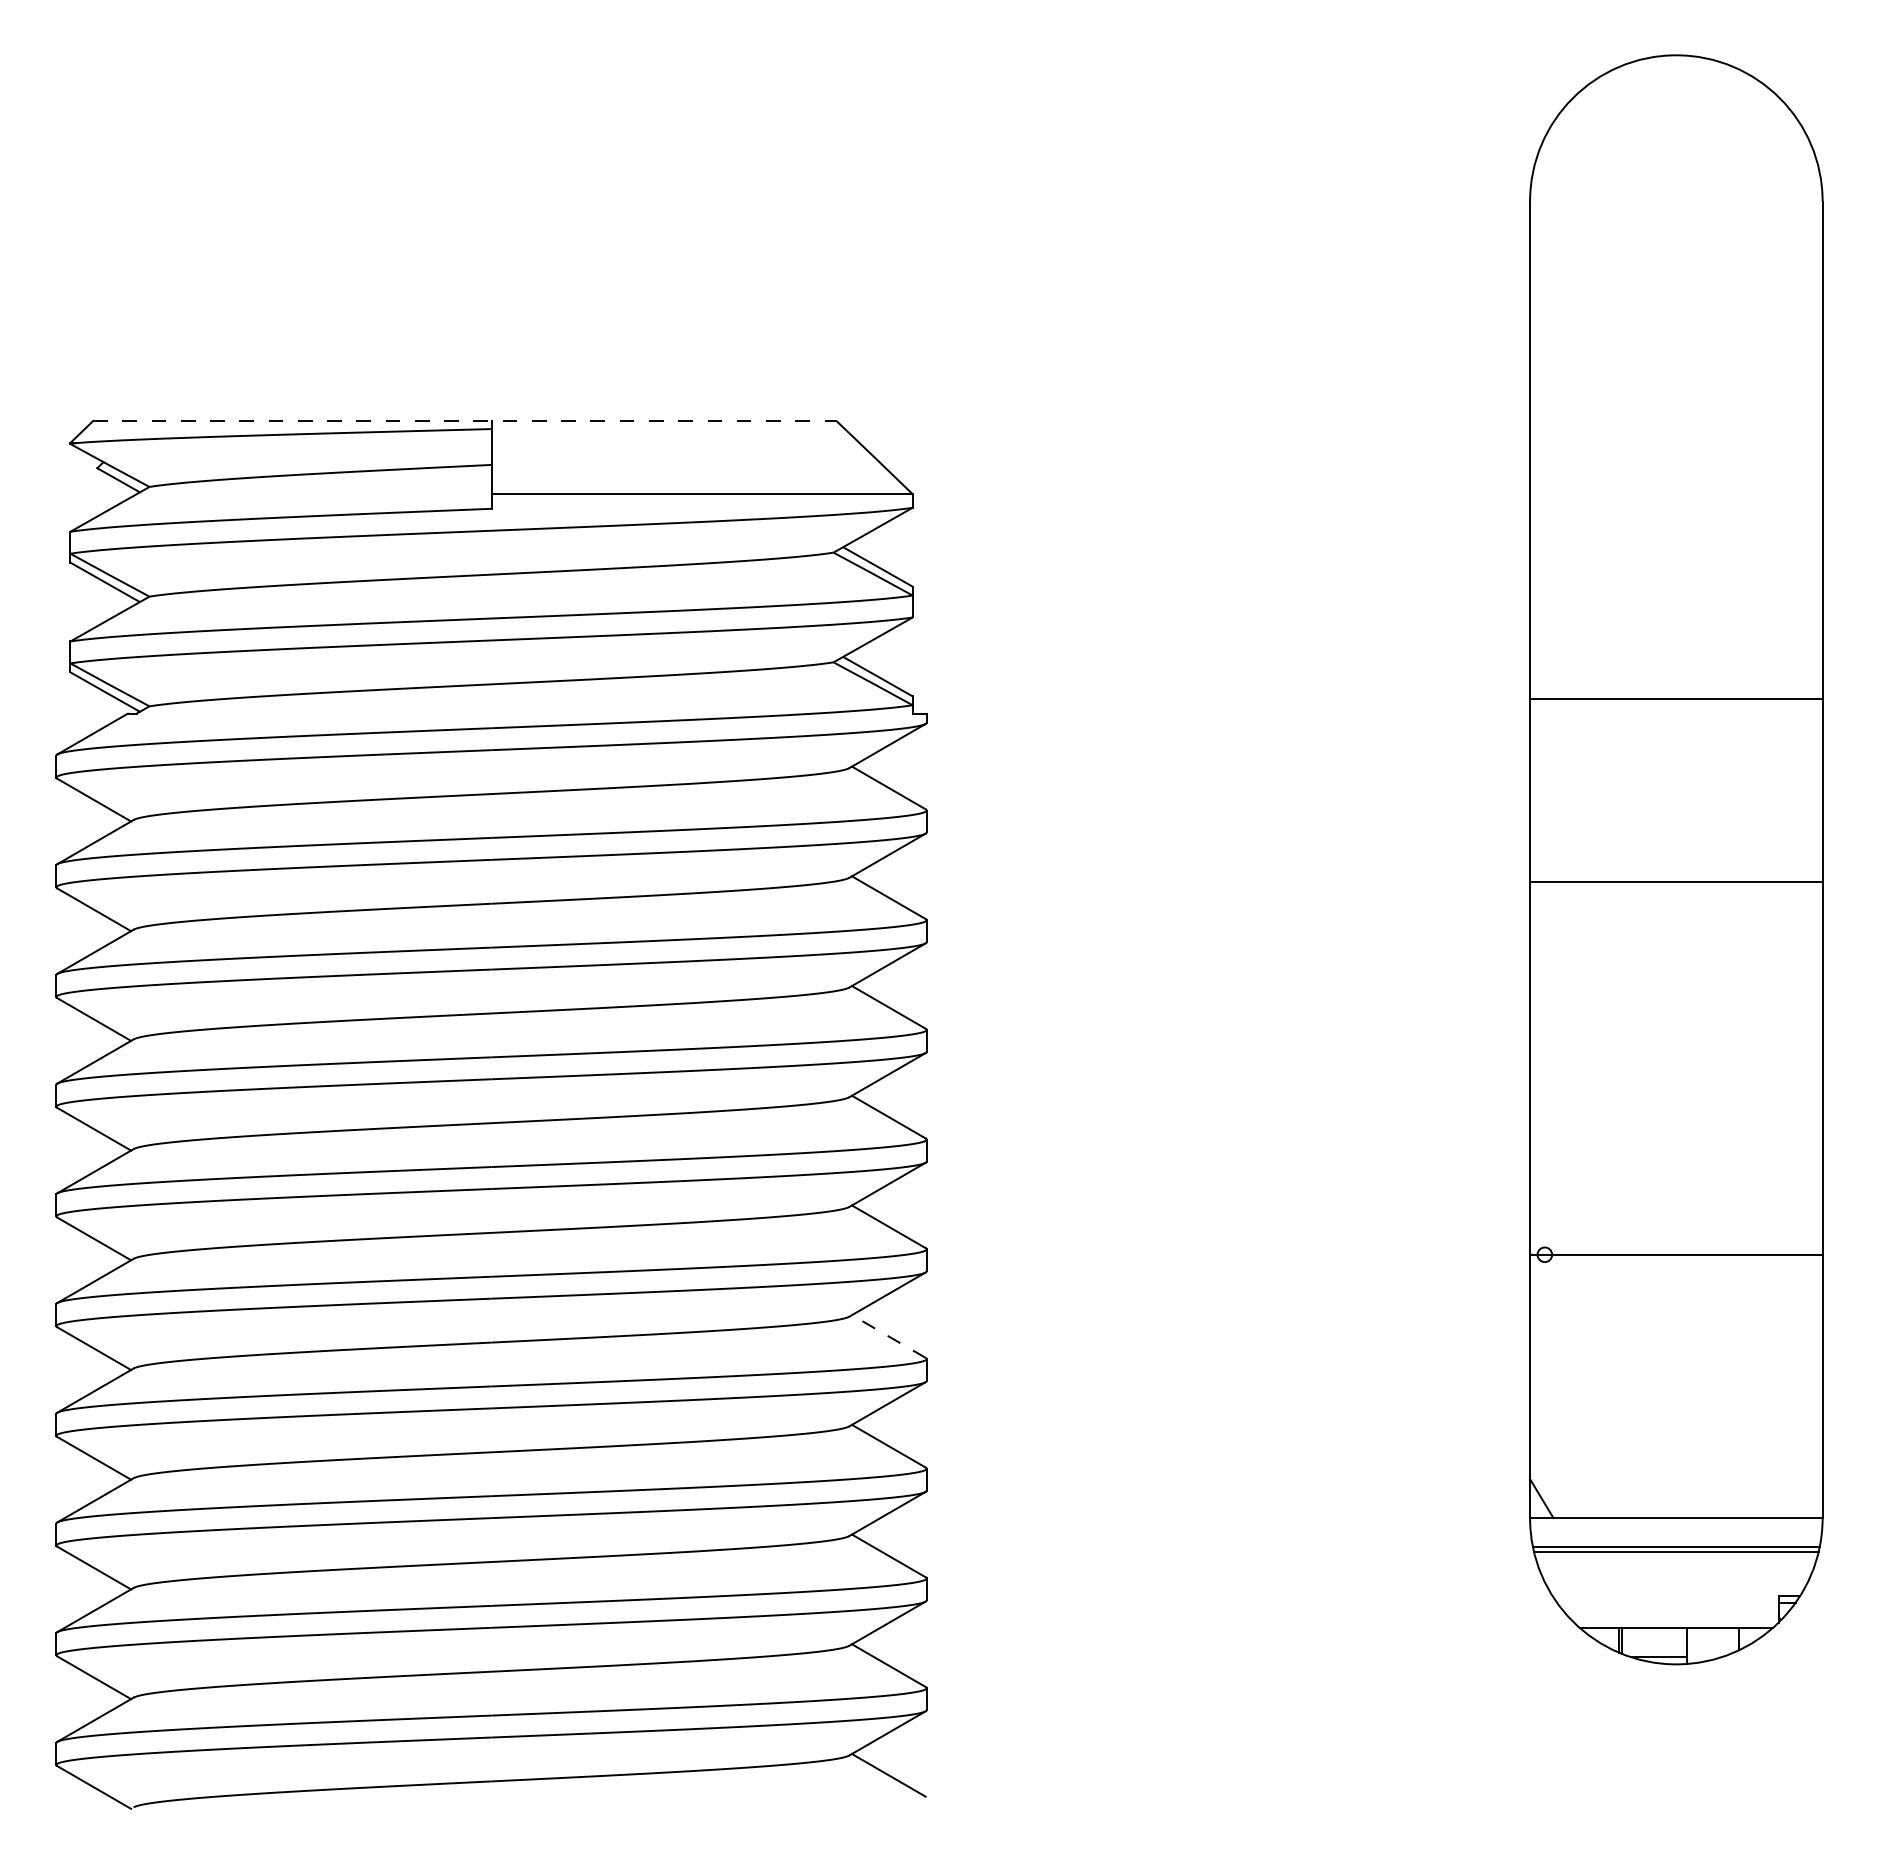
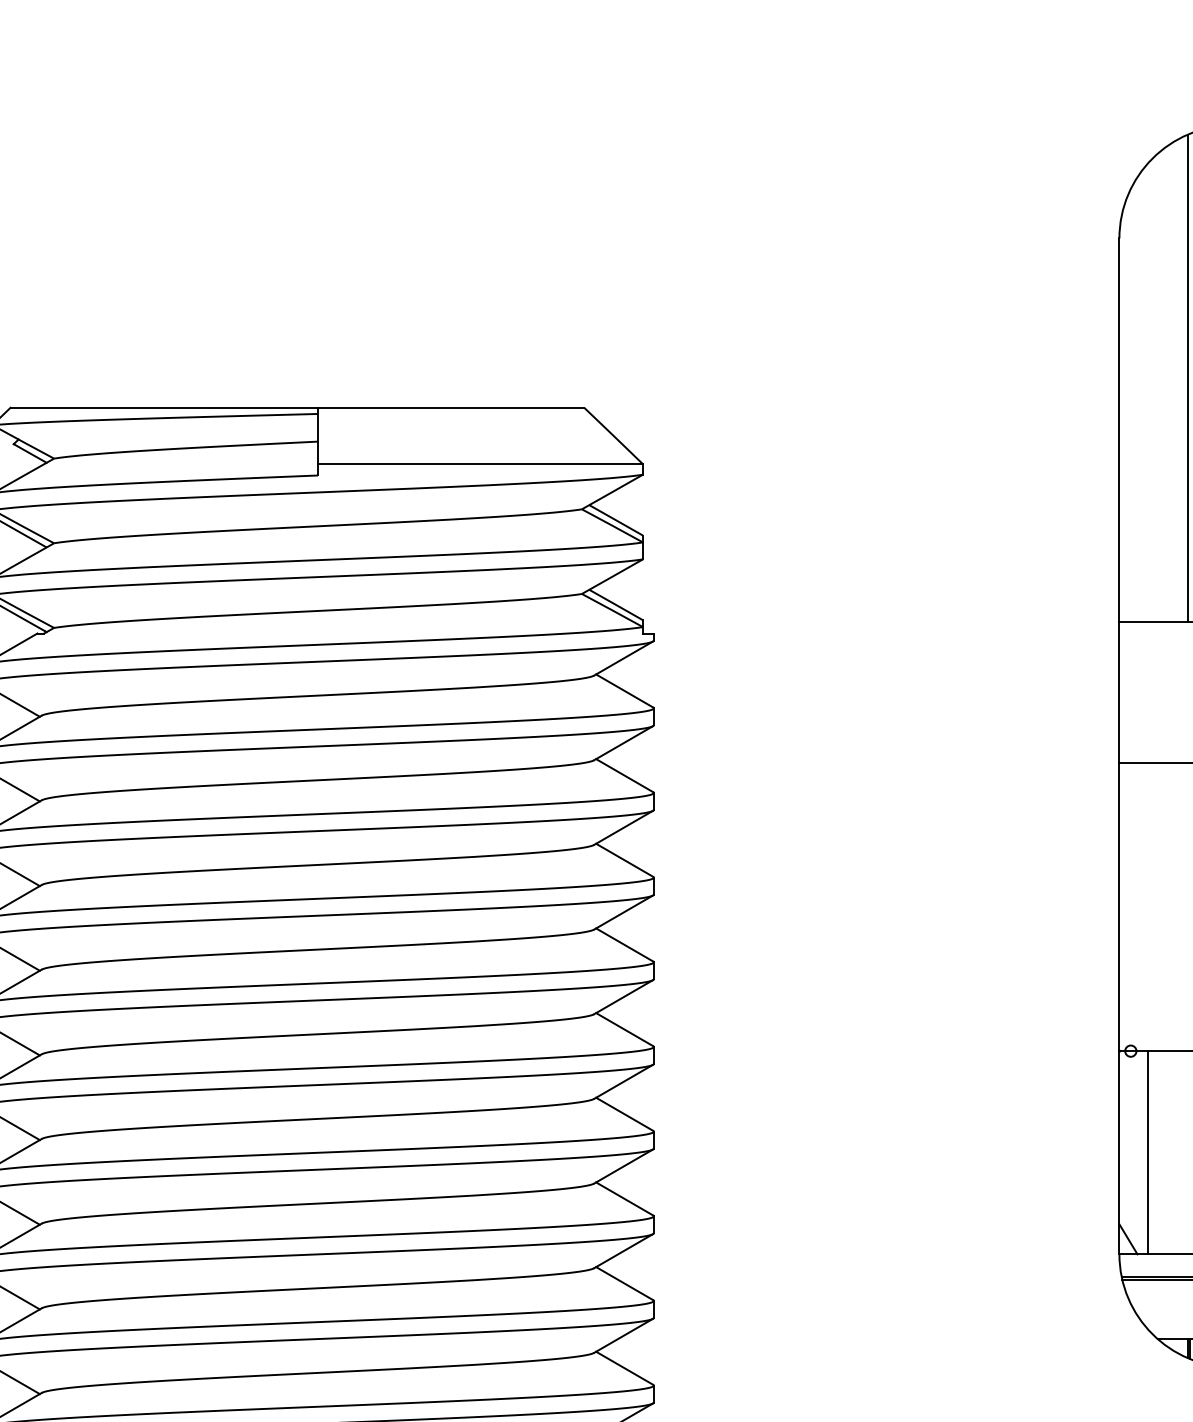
line: (1618, 382) -> (1187, 378), added
line: (464, 421) -> (297, 408), dashed -> solid
line: (888, 1336) -> (624, 1114), dashed -> solid
line: (1566, 1386) -> (1147, 1152), added

